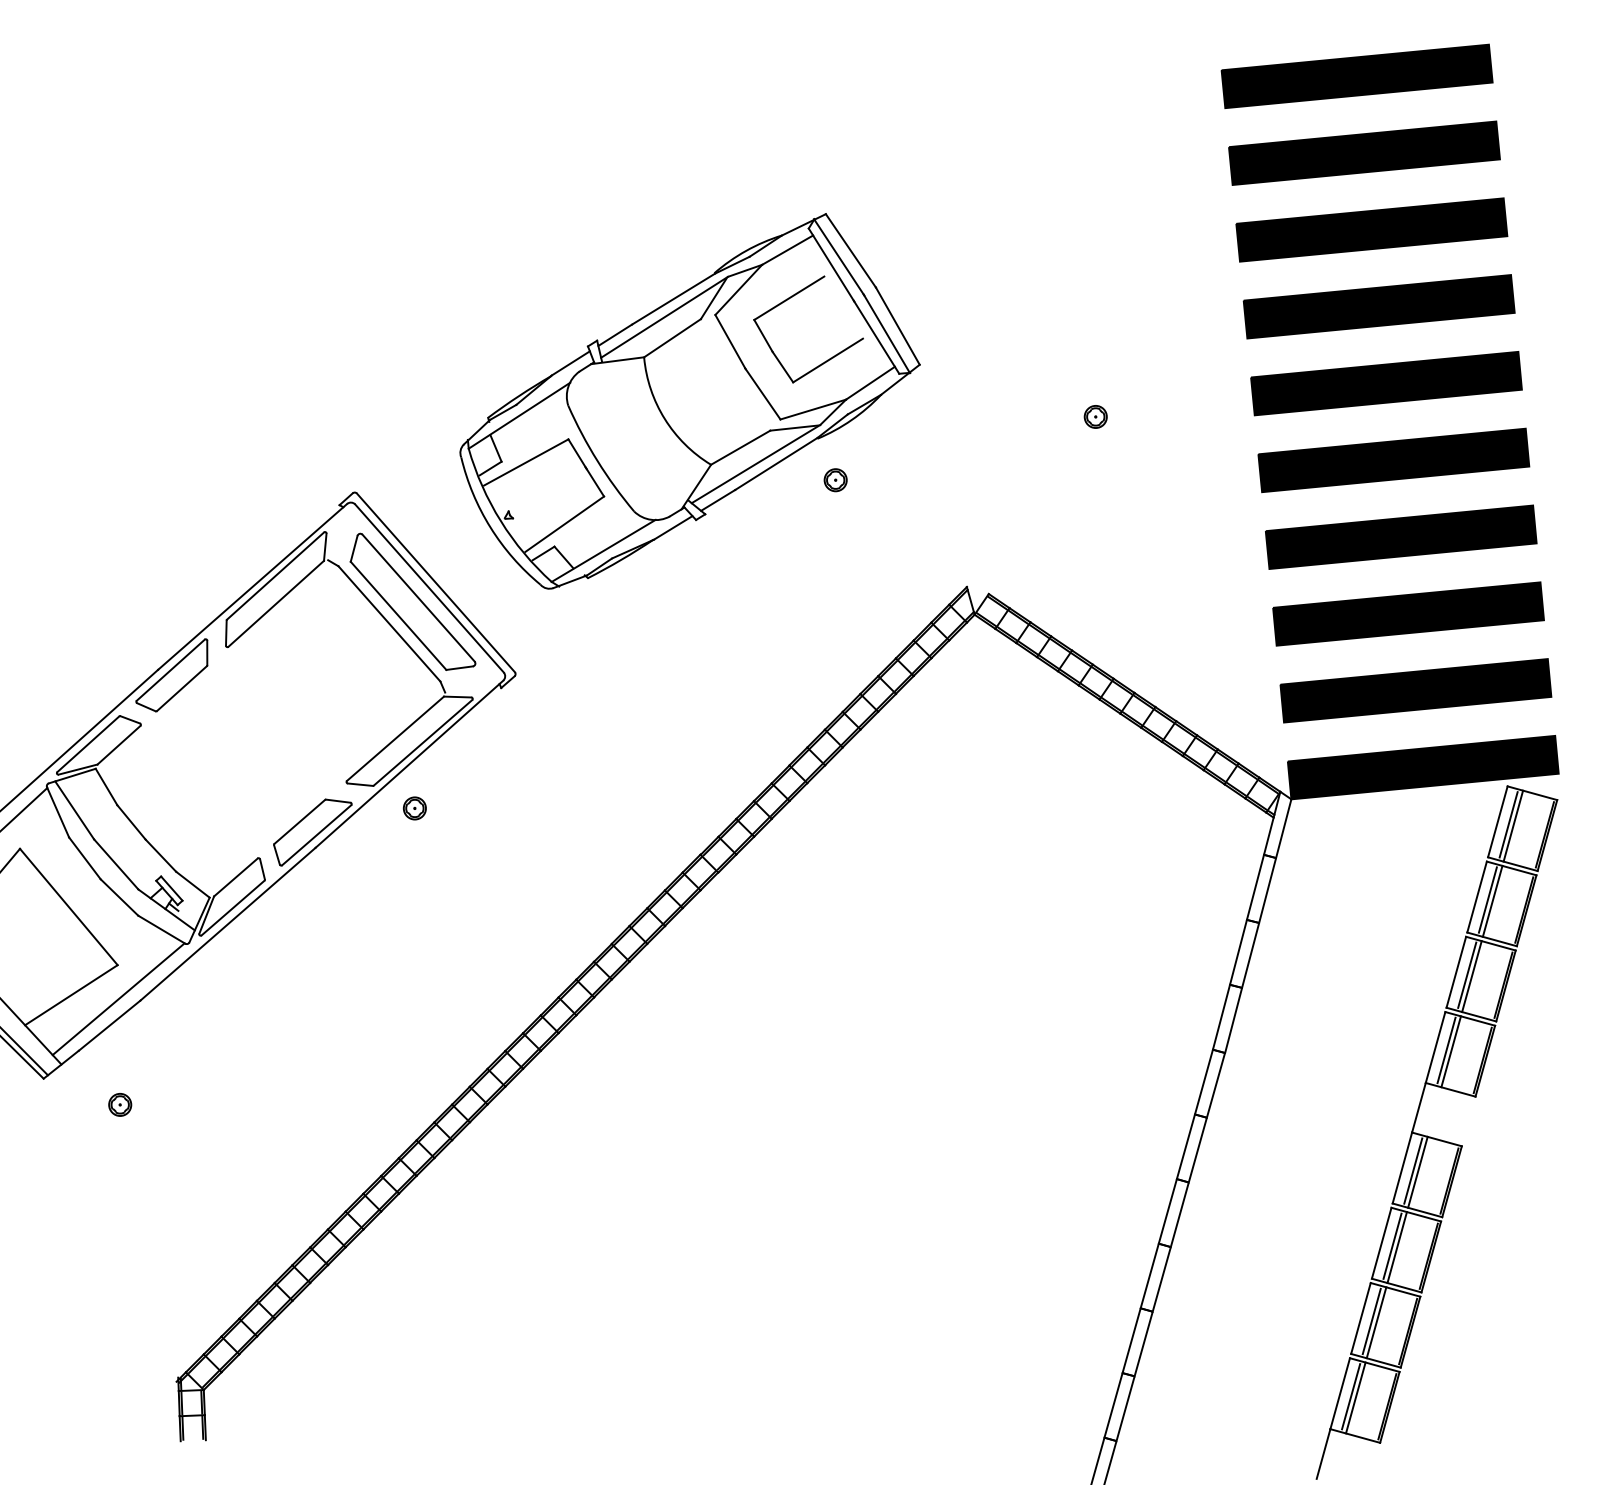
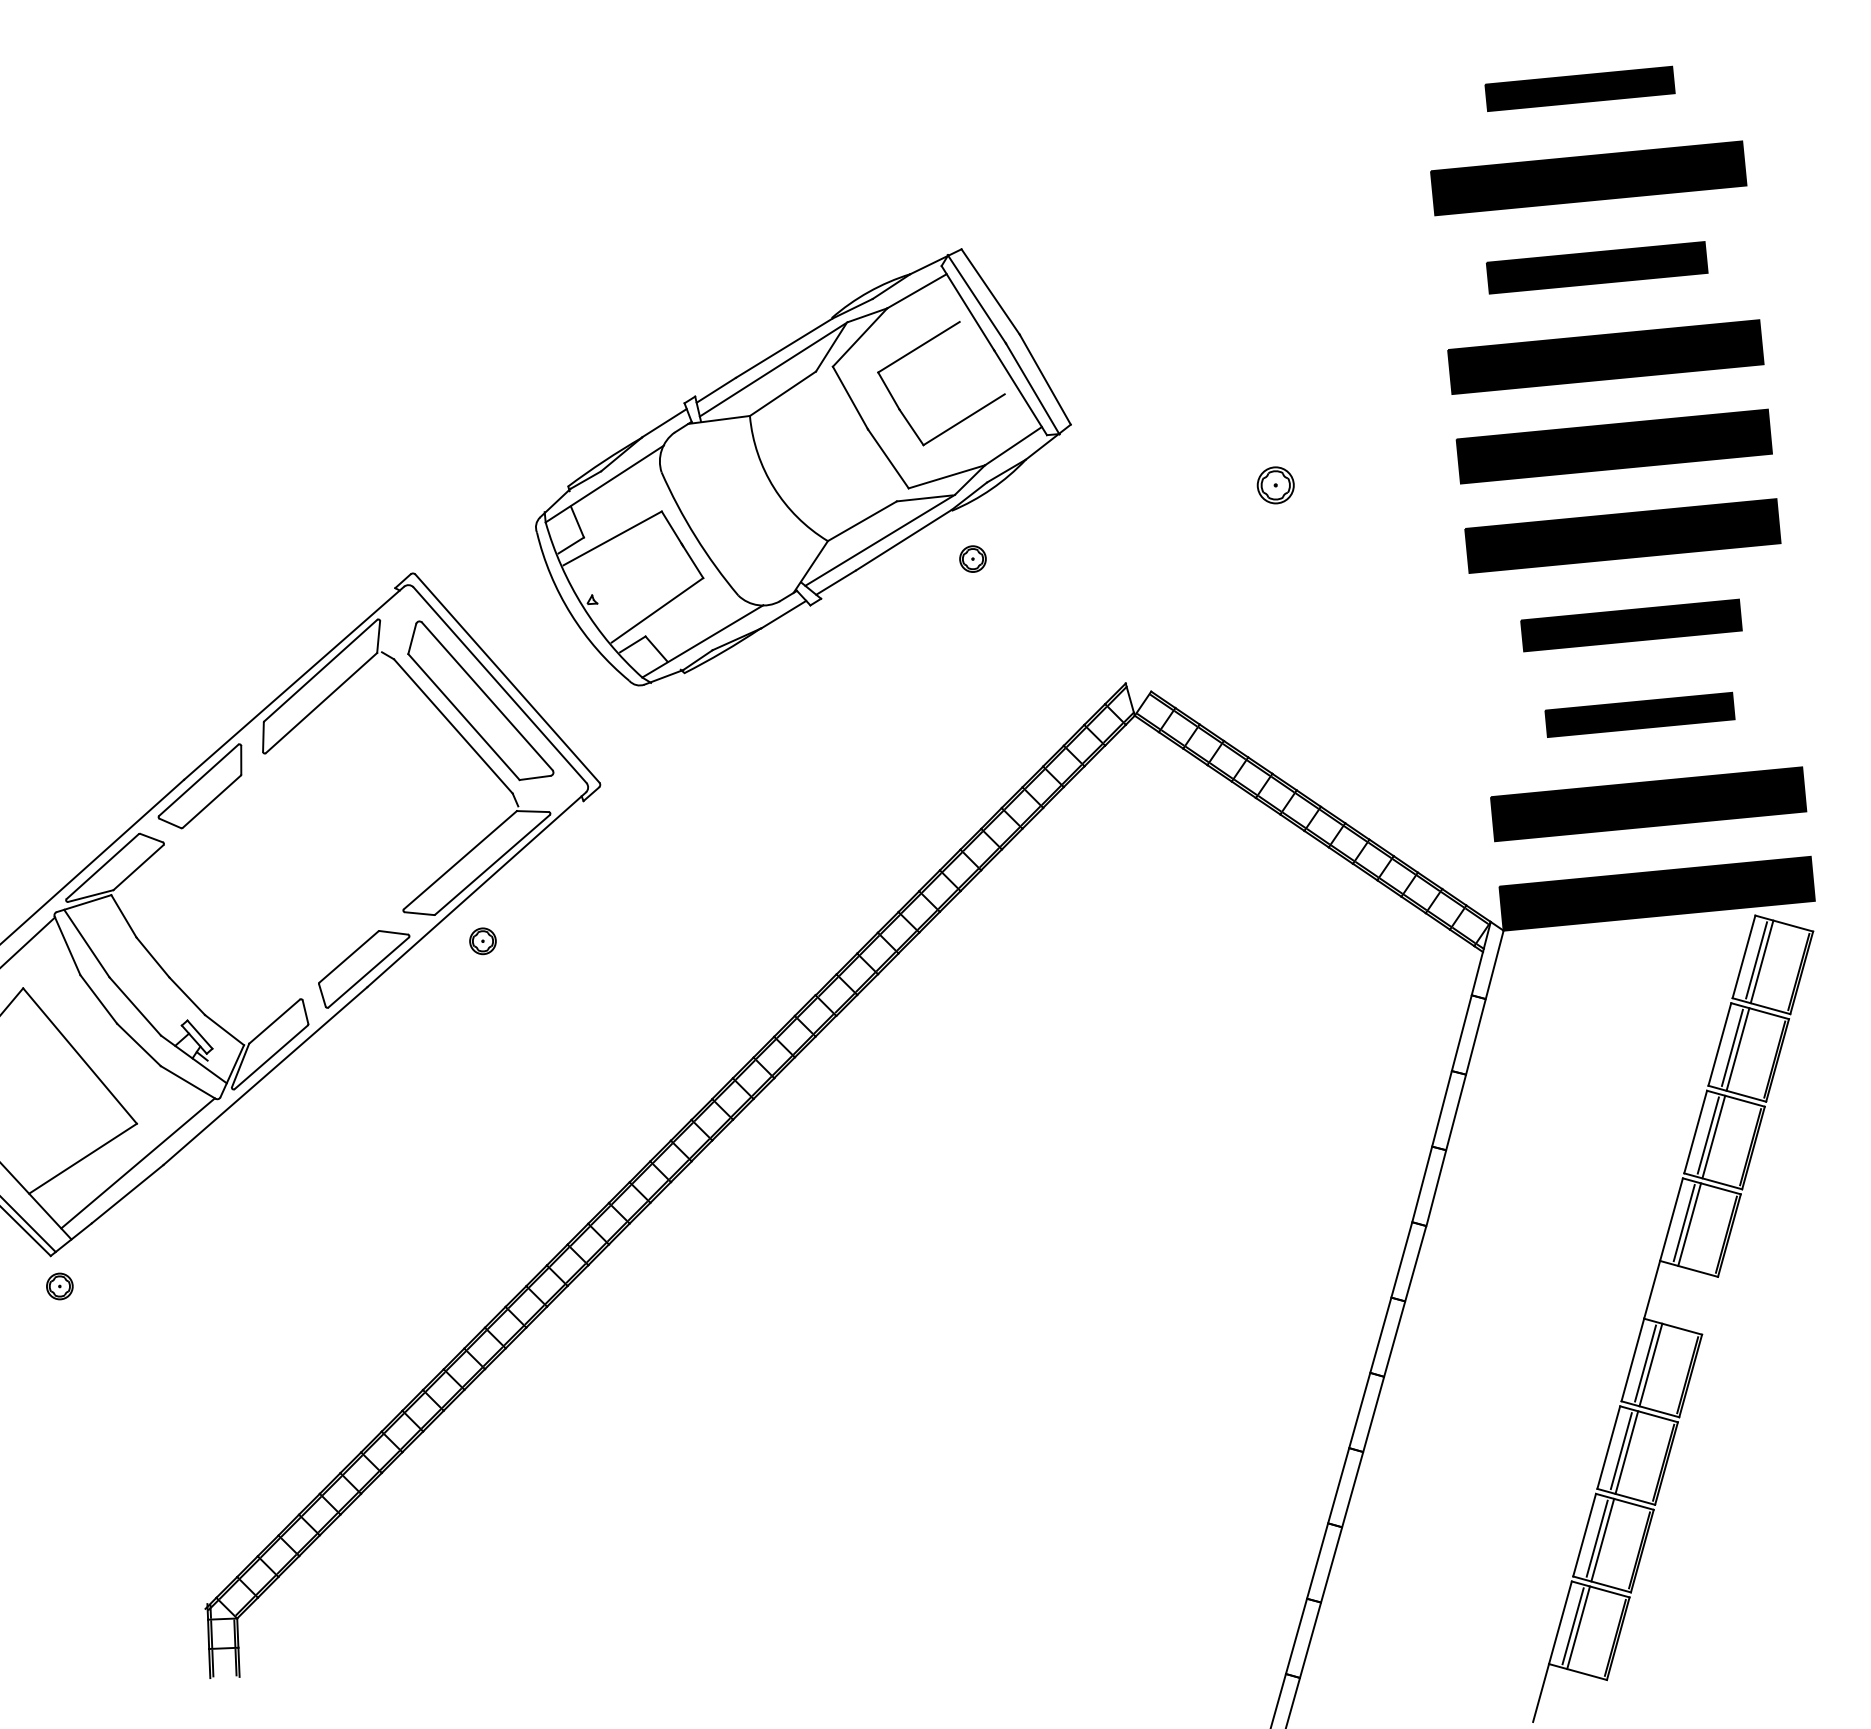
part: (1356, 76) -> (1579, 88), size x0.6
part: (1371, 229) -> (1596, 267), size x0.7
part: (1095, 417) -> (1275, 485), size x1.4
part: (1401, 537) -> (1631, 625), size x0.7
part: (1408, 613) -> (1639, 714), size x0.6
part: (119, 1104) -> (59, 1286), moved

